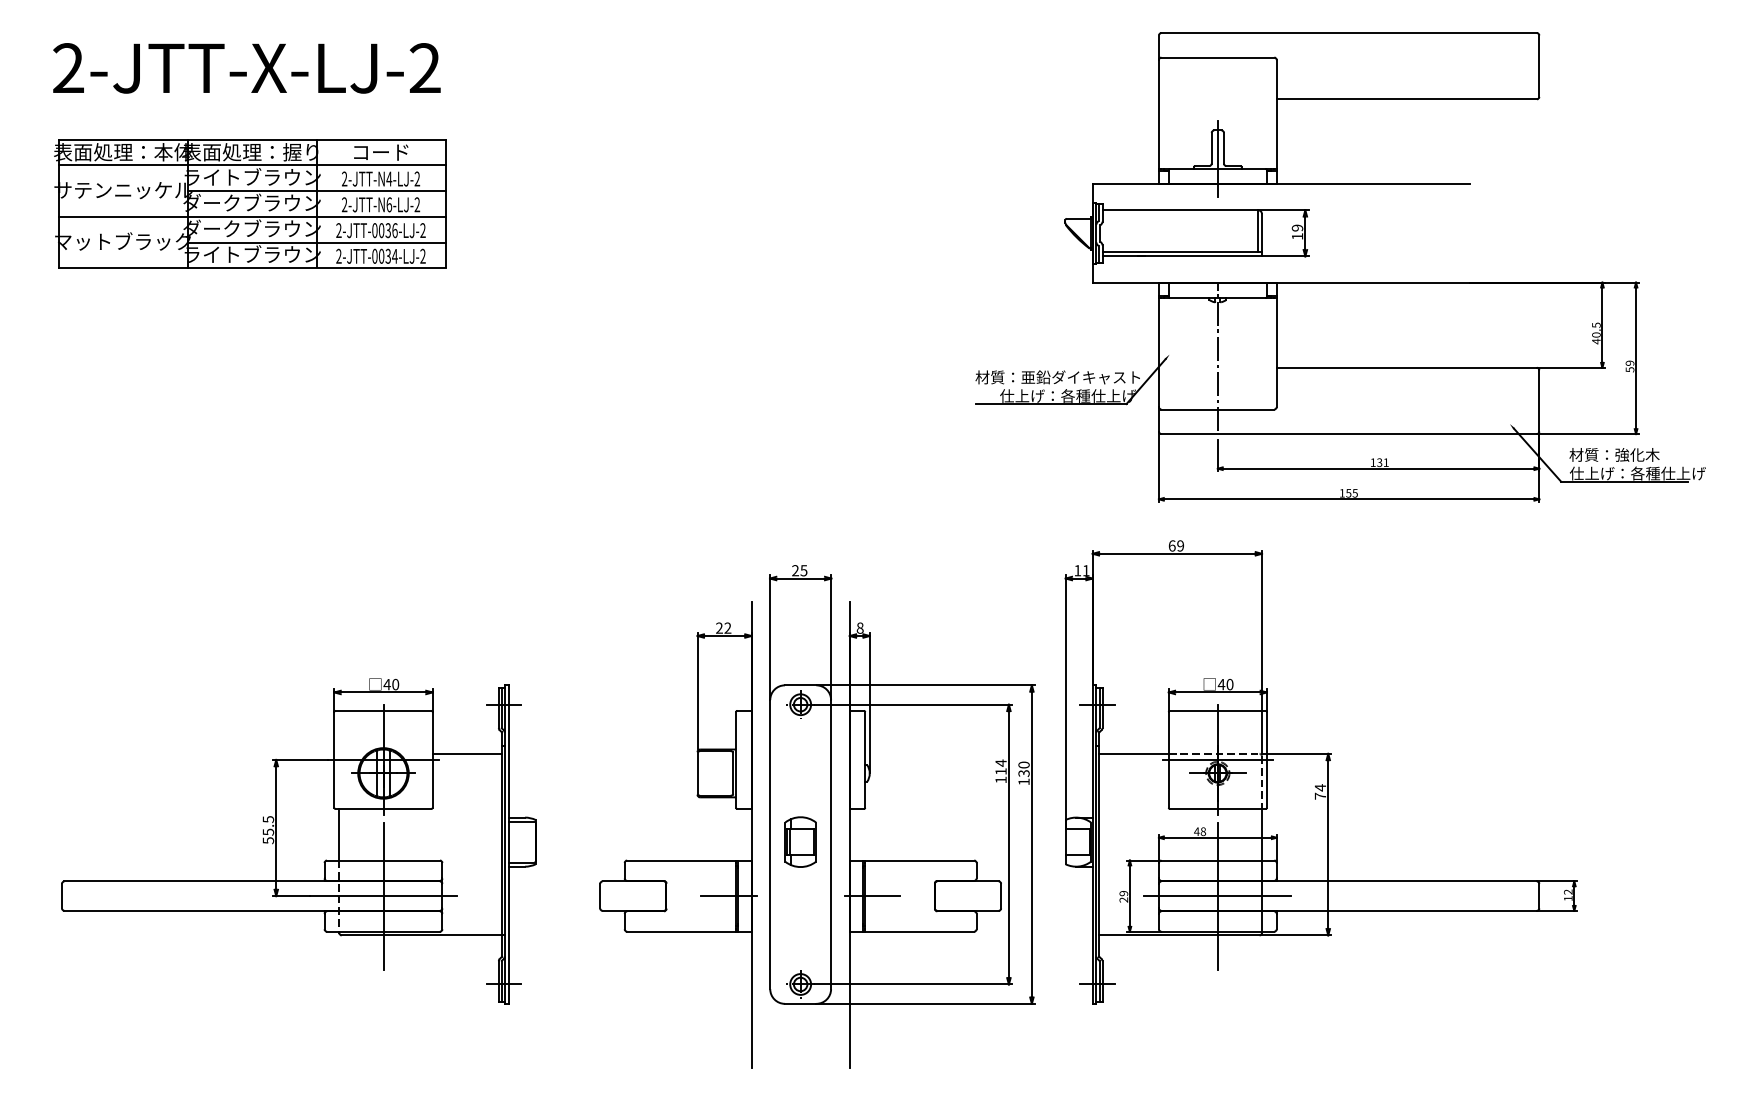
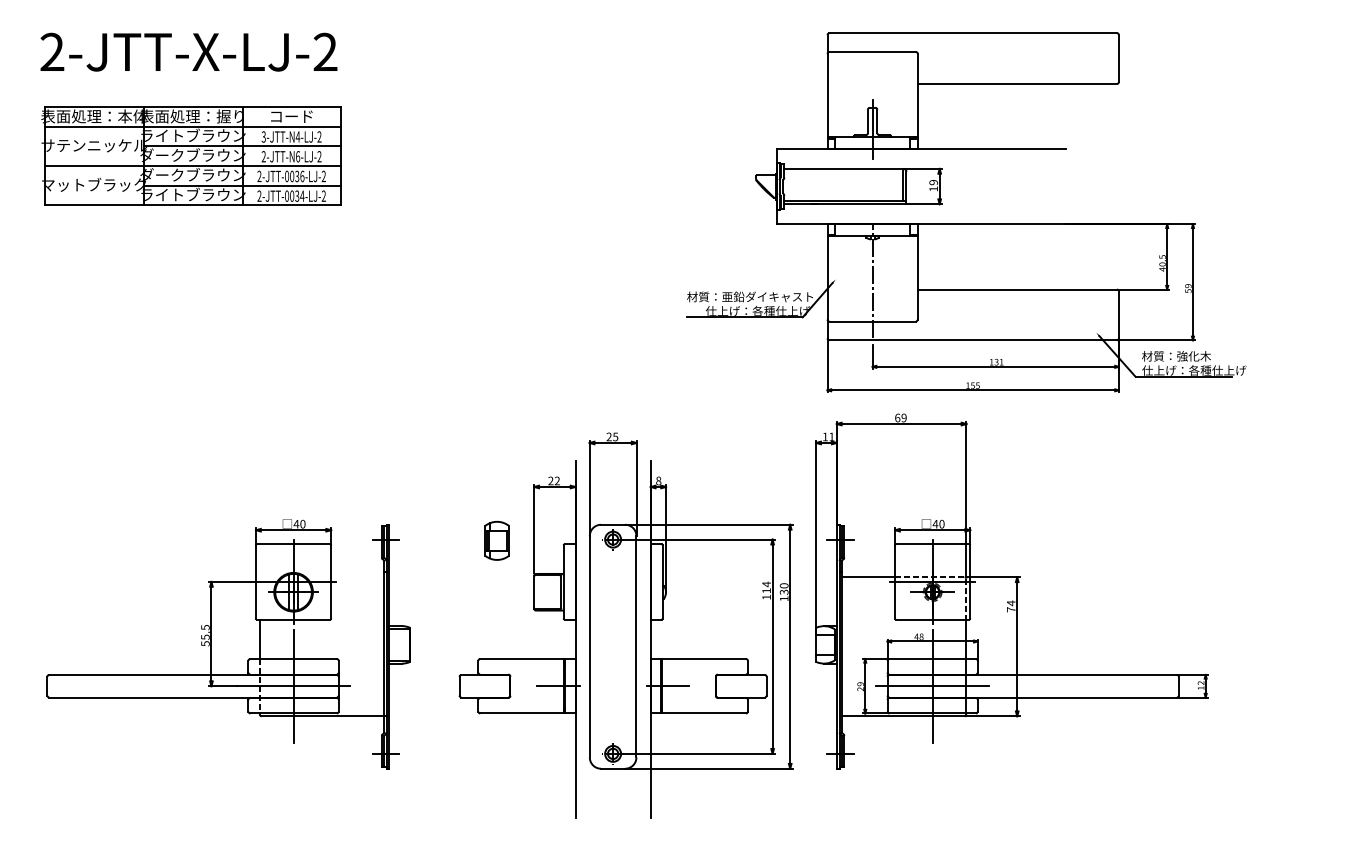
text: (344, 179) -> (263, 137), 2-JTT-N4-LJ-2 -> 3-JTT-N4-LJ-2
part: (1340, 281) -> (966, 223), moved
line: (466, 754) -> (357, 577), removed
part: (799, 841) -> (496, 540), moved

